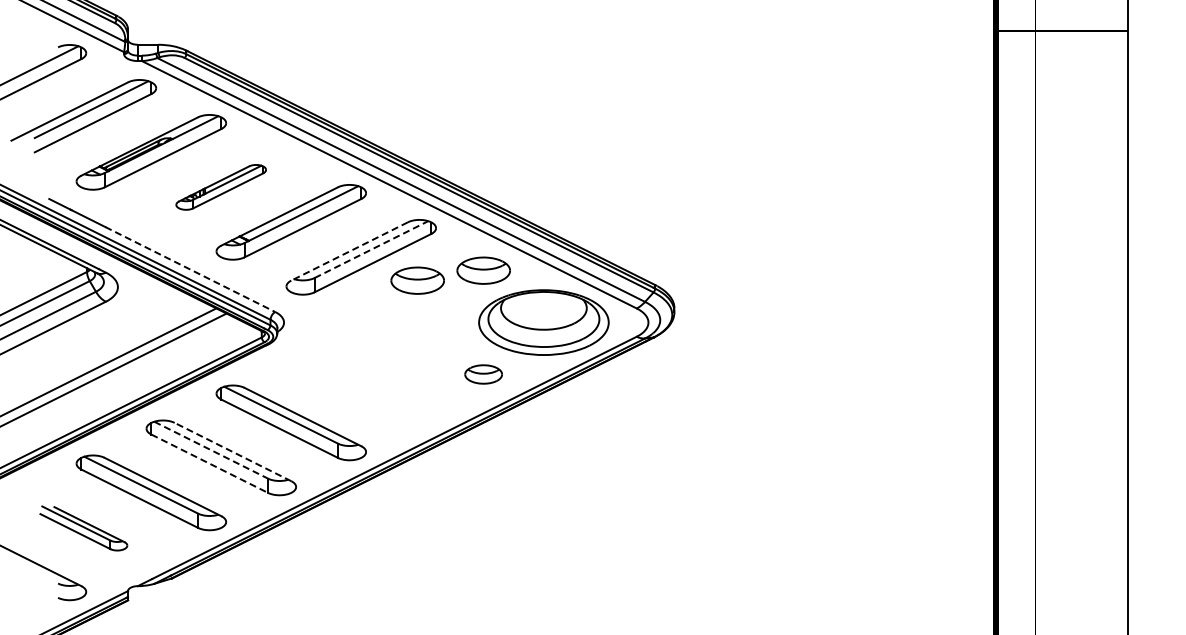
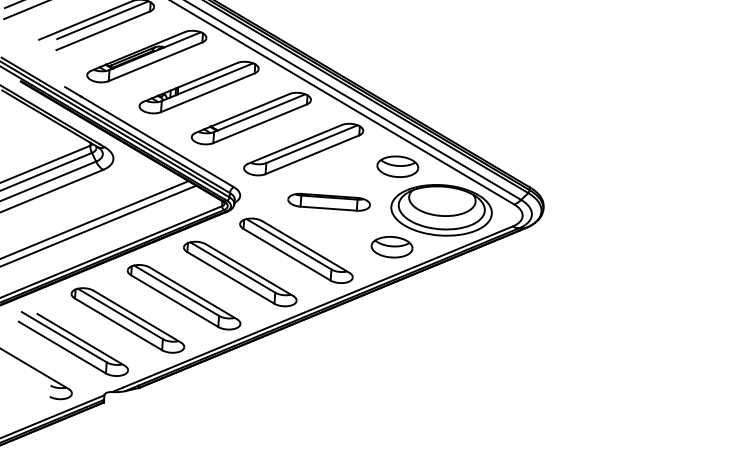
part: (220, 187) -> (198, 87), size x1.67
line: (371, 249) -> (312, 144), dashed -> solid
line: (349, 251) -> (294, 144), dashed -> solid
line: (190, 269) -> (170, 149), dashed -> solid
part: (417, 280) -> (345, 170), removed
part: (398, 322) -> (328, 202), added
part: (483, 374) -> (391, 247), size x1.43
part: (360, 387) -> (295, 250), added
line: (211, 450) -> (176, 291), dashed -> solid
line: (232, 451) -> (193, 292), dashed -> solid
line: (210, 463) -> (175, 301), dashed -> solid
part: (83, 528) -> (73, 344), size x1.67

